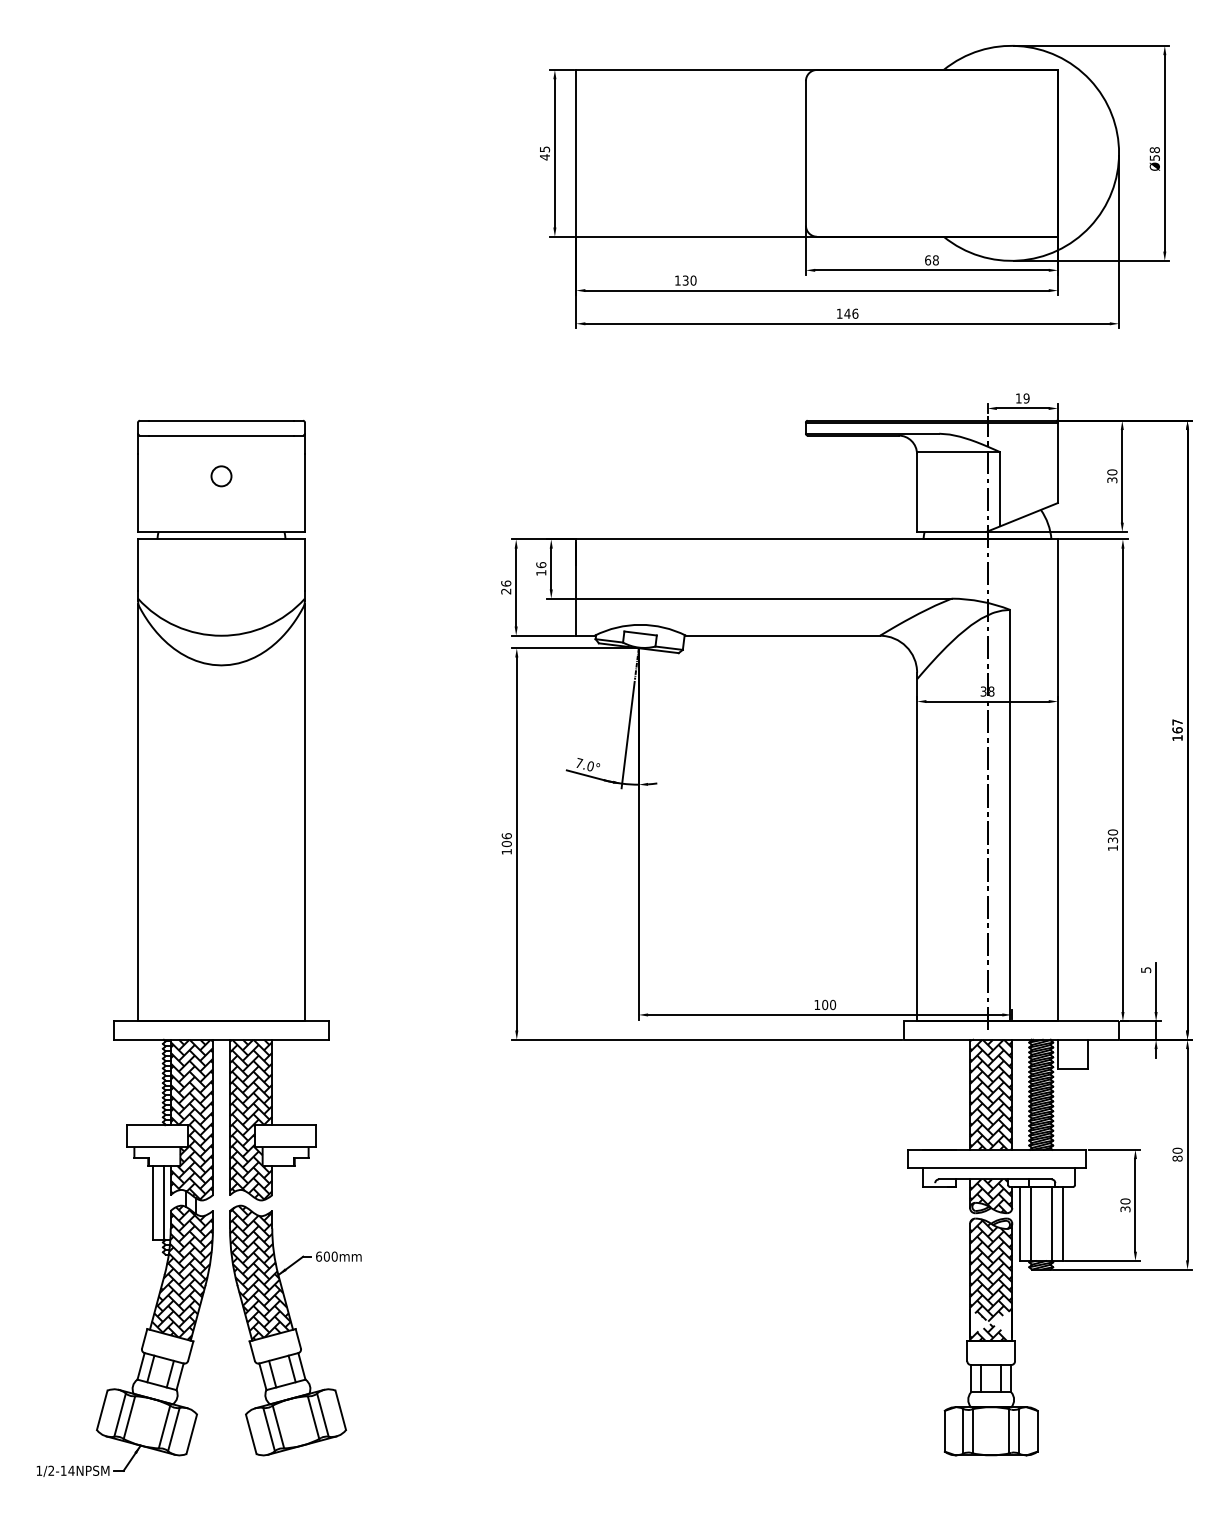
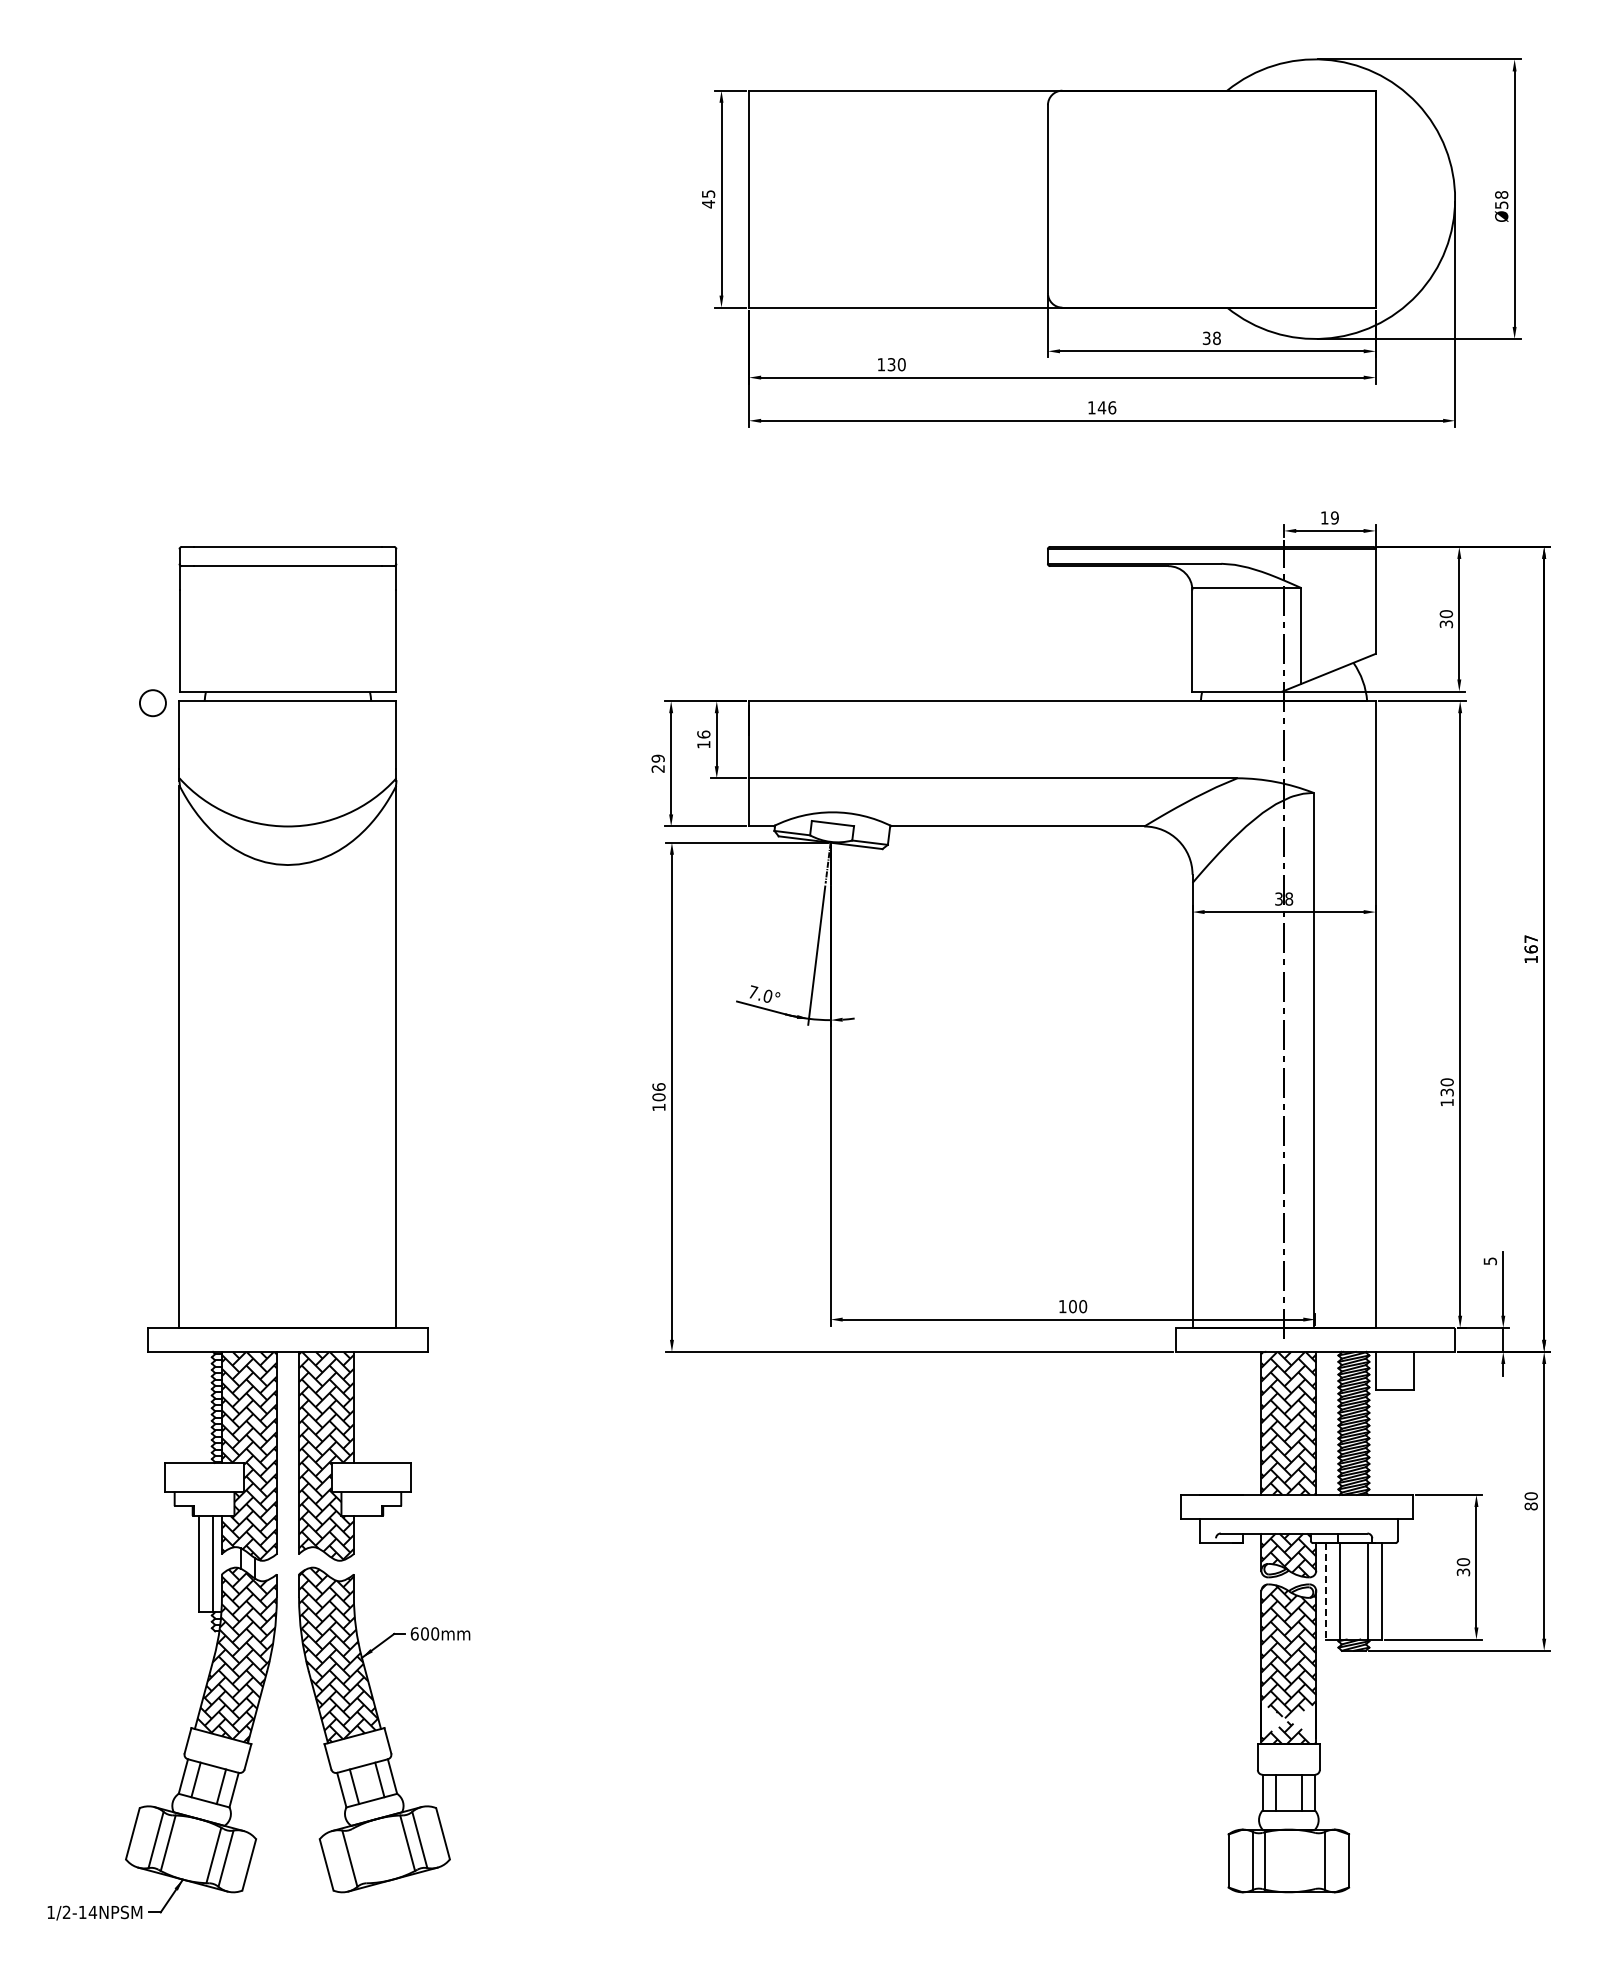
text: (927, 260) -> (1206, 338), 68 -> 38
circle: (221, 476) -> (152, 703), moved
text: (505, 583) -> (657, 758), 26 -> 29
line: (1020, 1224) -> (1326, 1591), solid -> dashed
line: (278, 1427) -> (361, 1855), removed
line: (1009, 1430) -> (1312, 1860), removed

